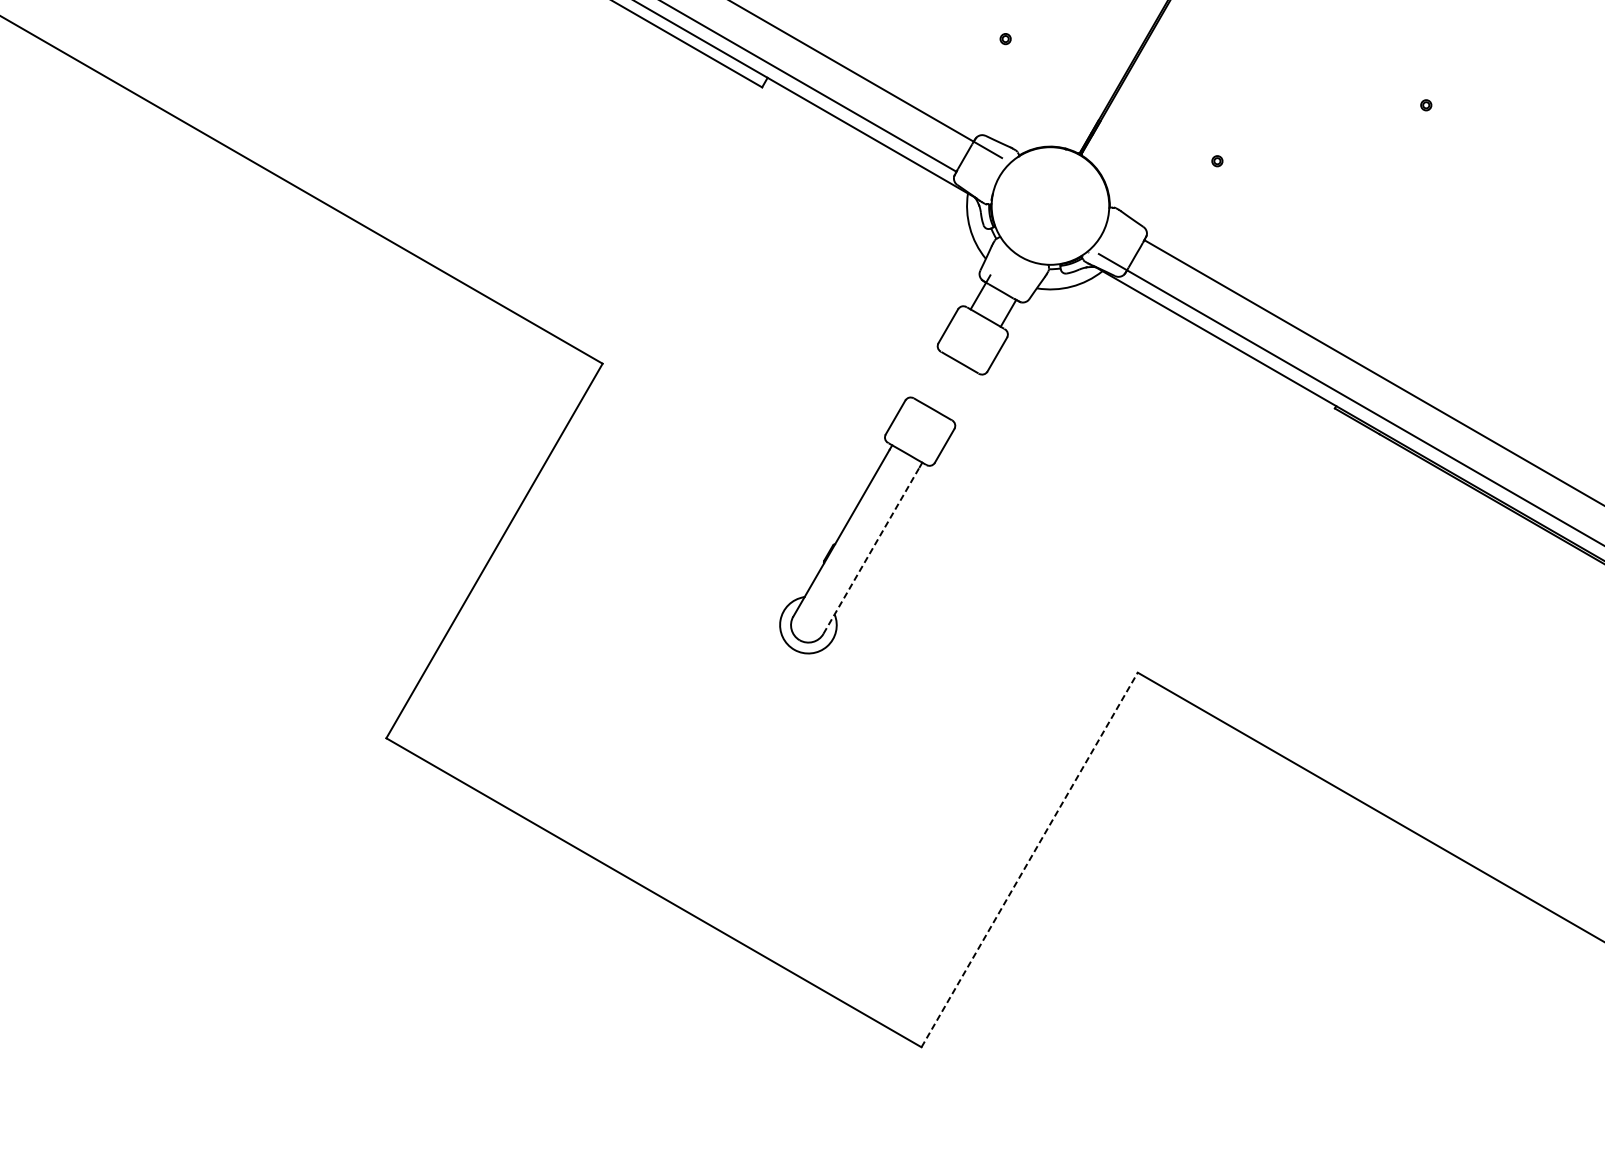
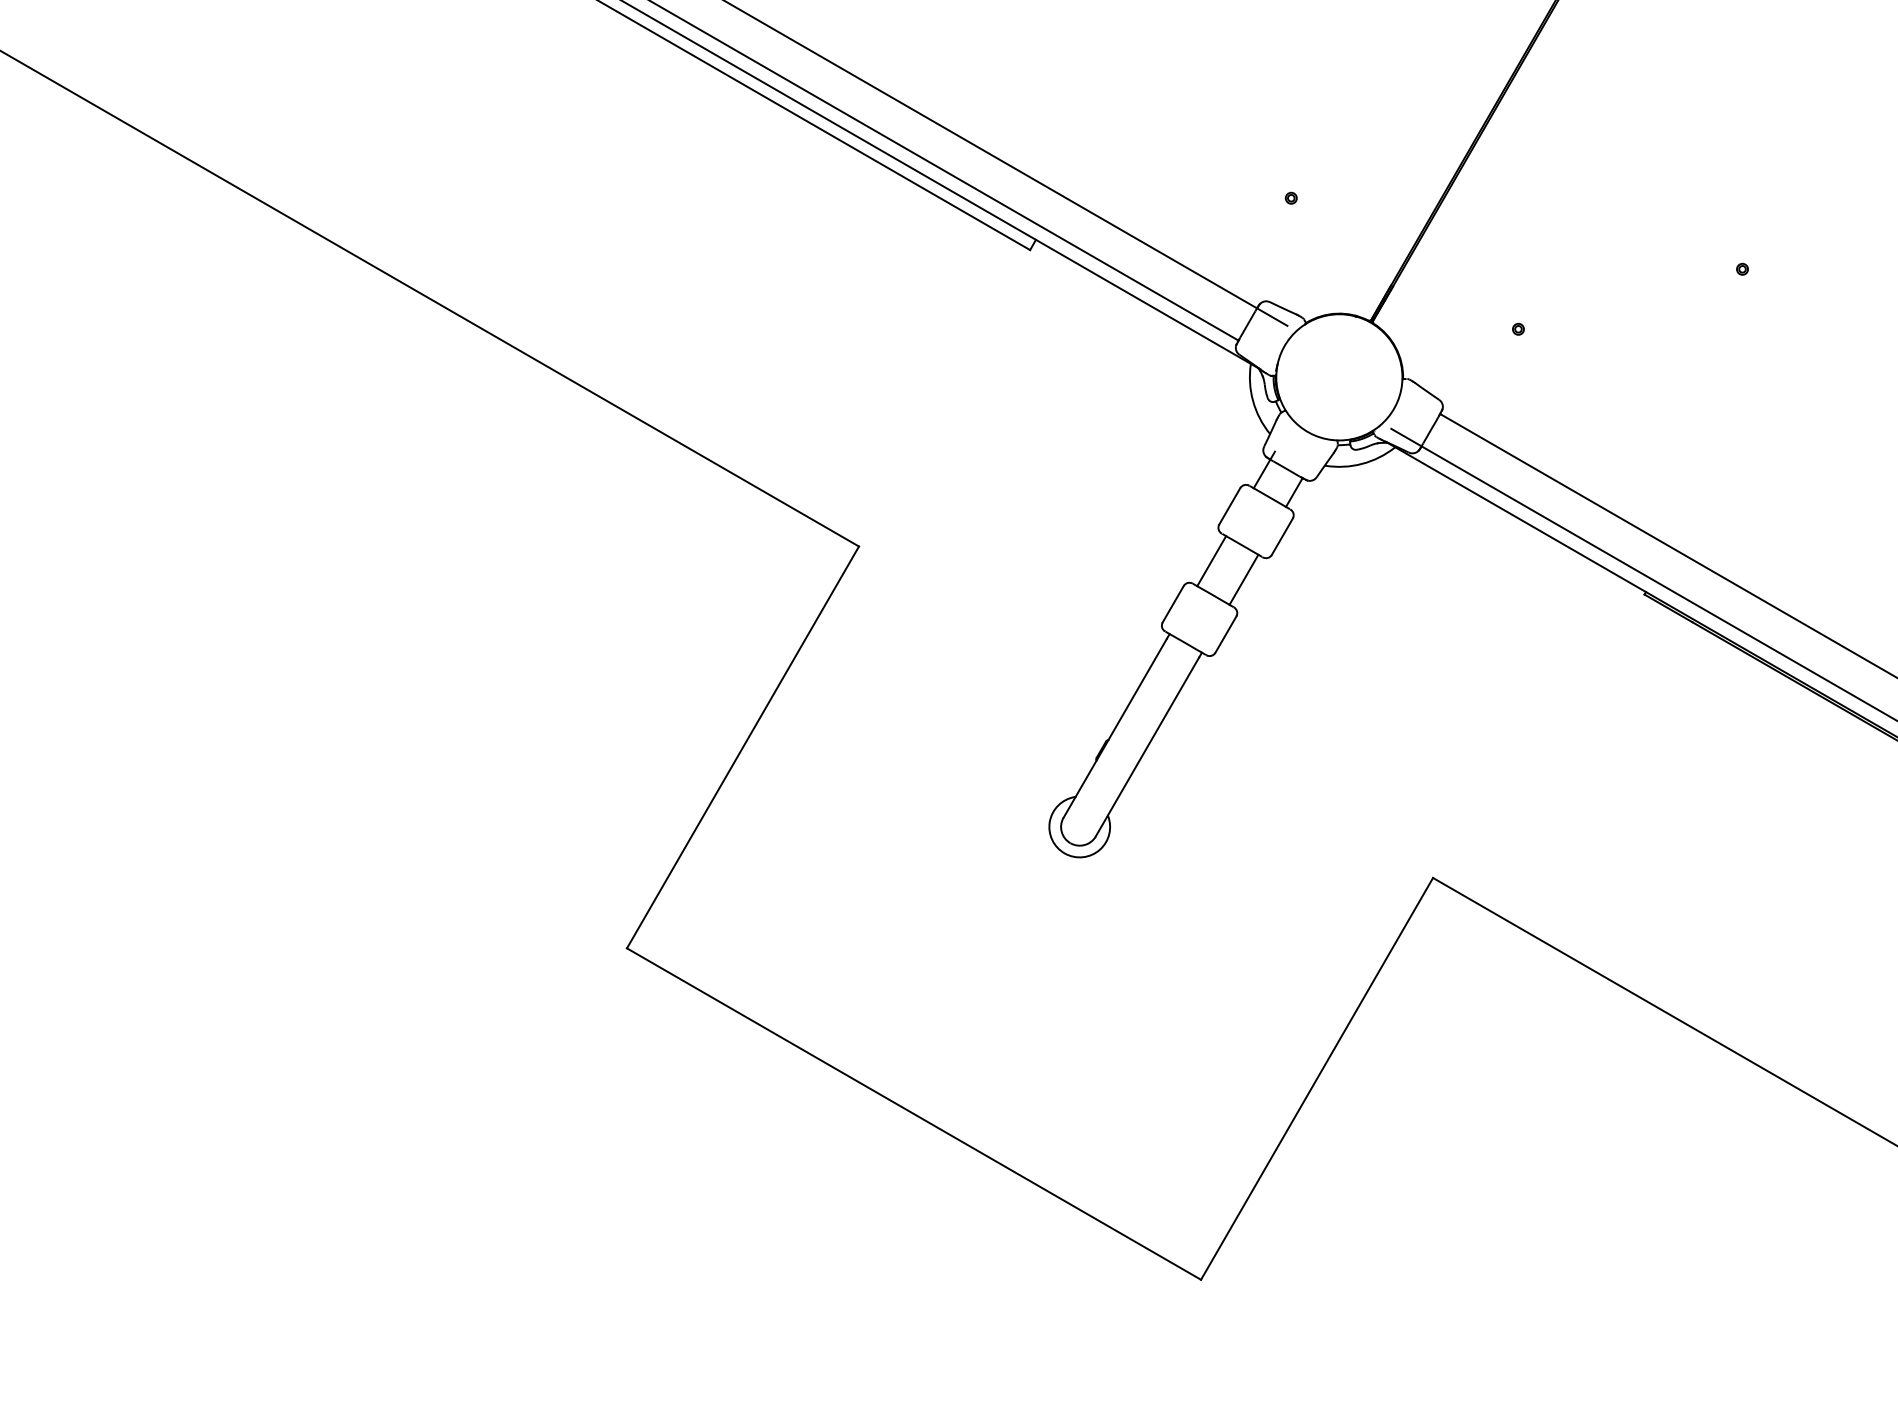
line: (931, 377) -> (1211, 561), added
line: (961, 394) -> (1243, 579), added
line: (871, 550) -> (1147, 746), dashed -> solid
line: (1030, 859) -> (1317, 1078), dashed -> solid

